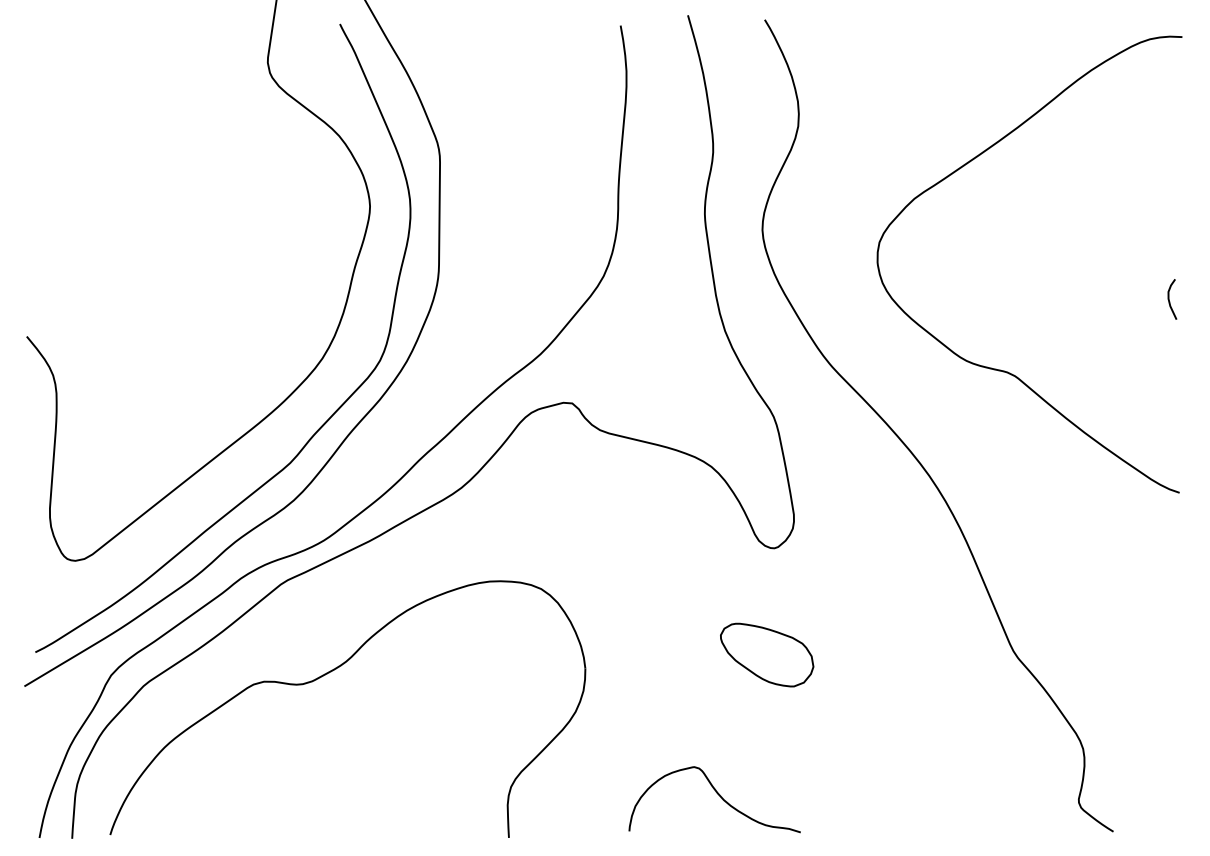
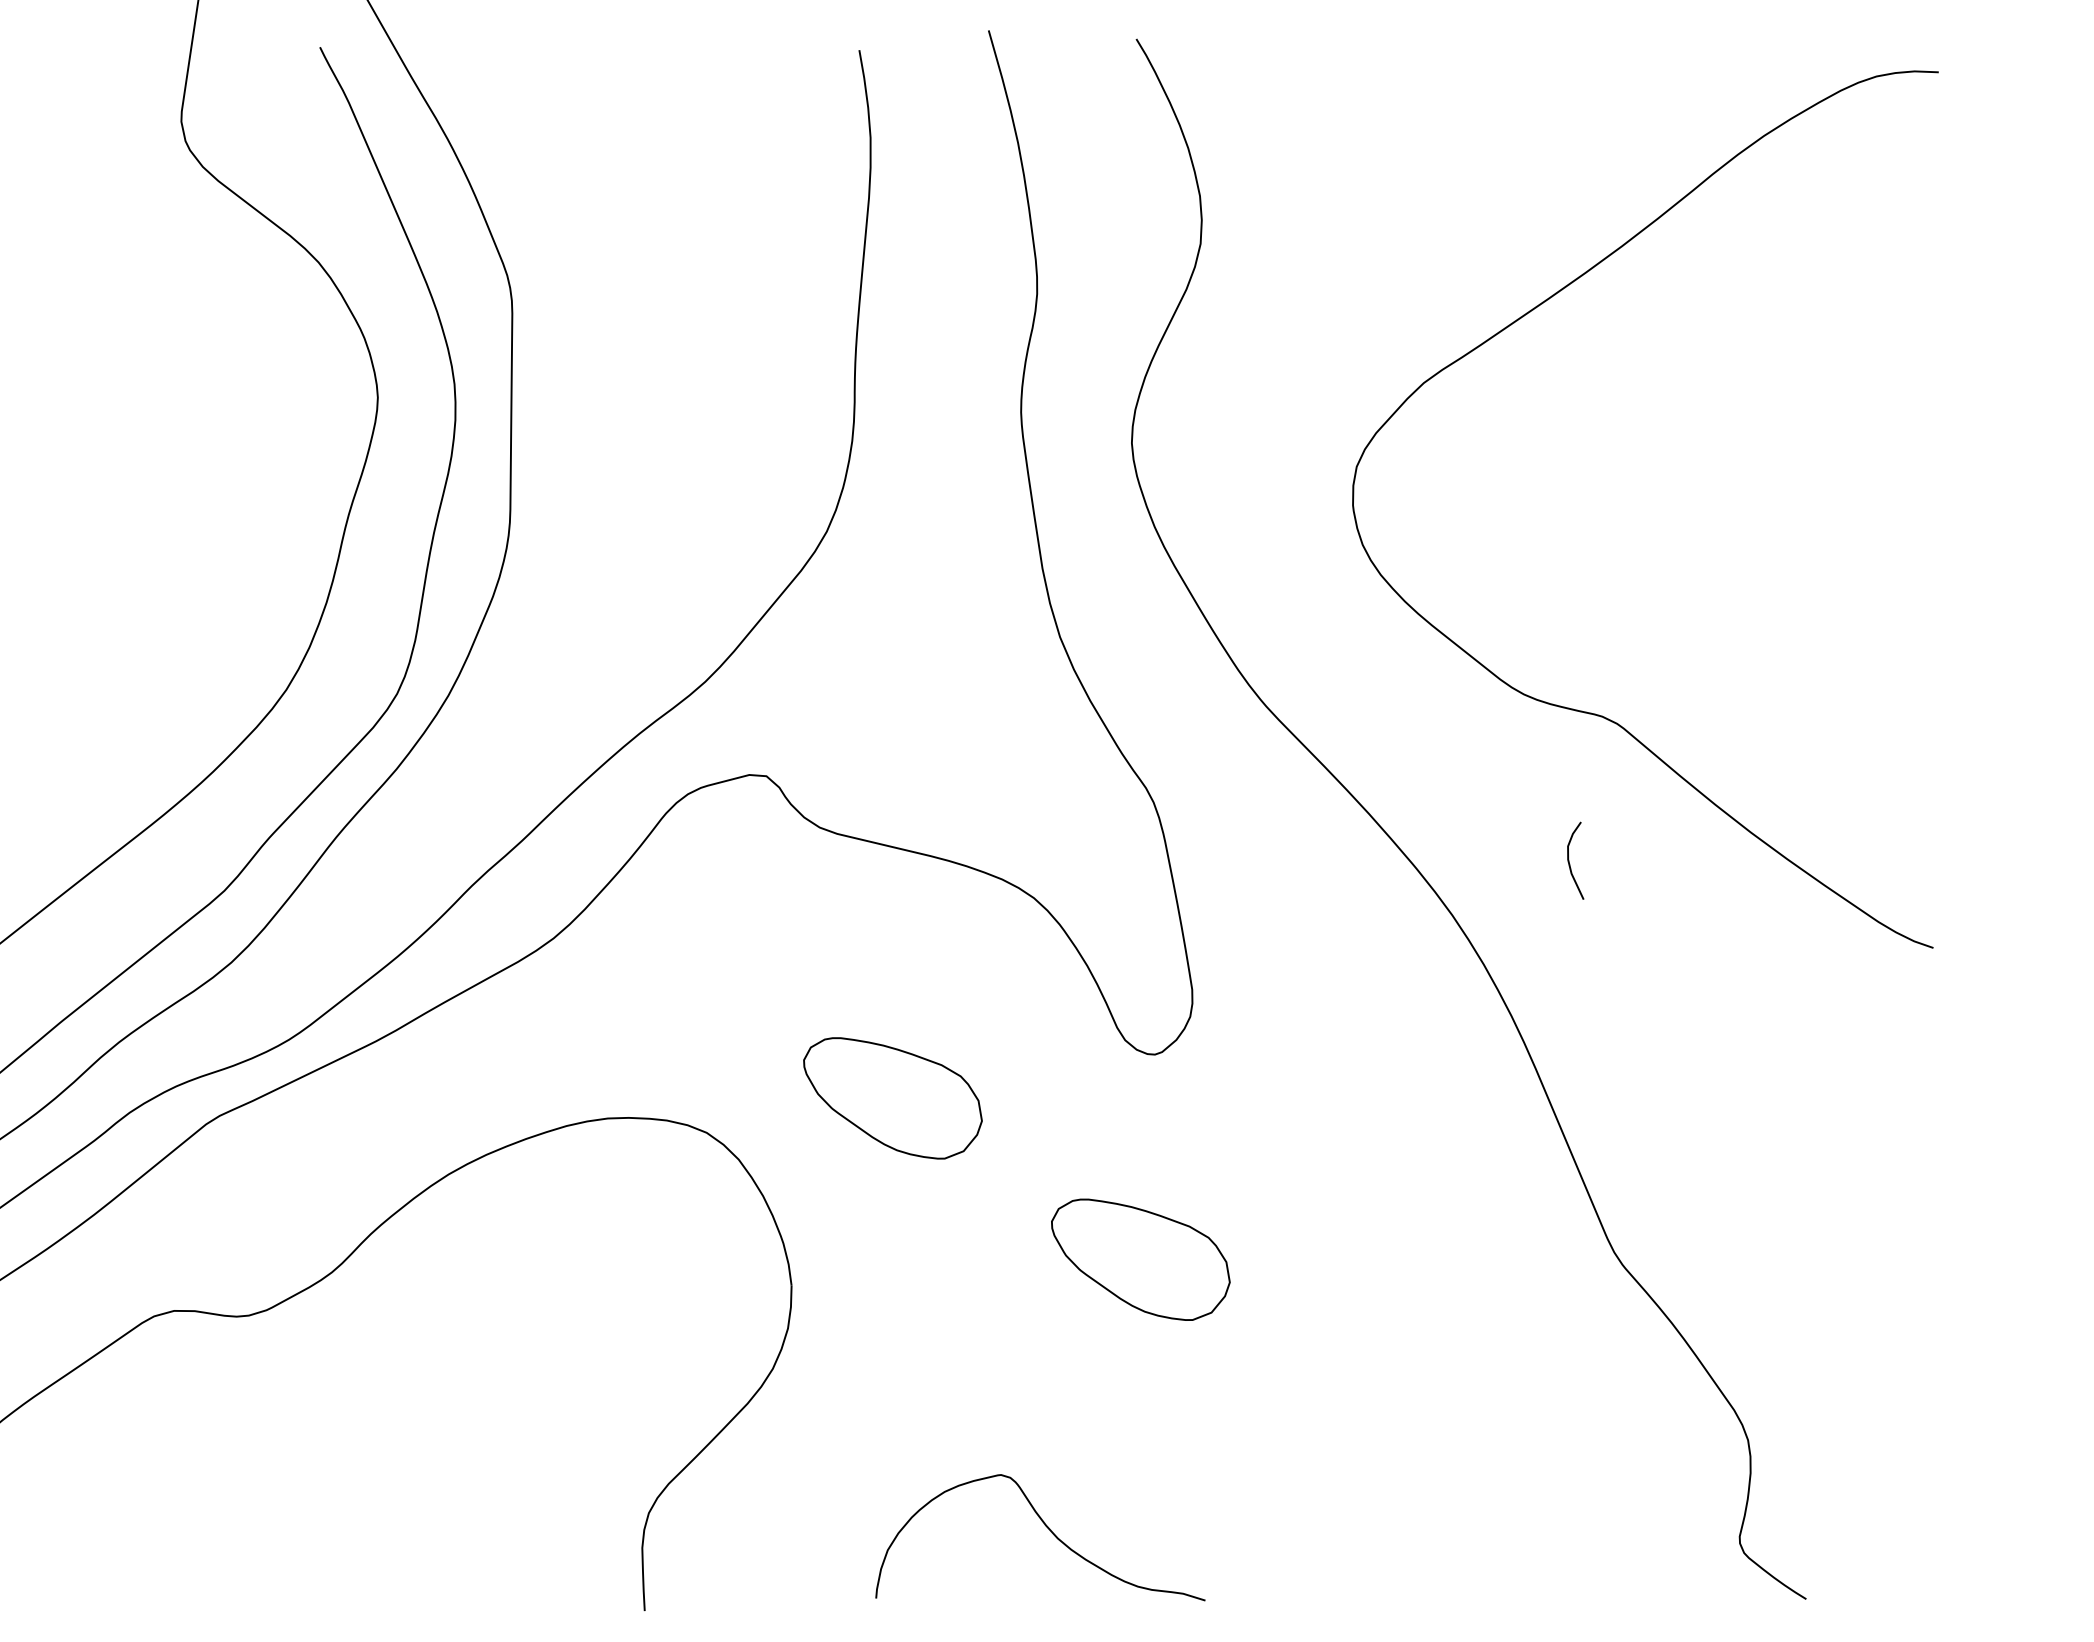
curve: (1170, 301) -> (1571, 864), moved
part: (638, 570) -> (893, 1097), added

